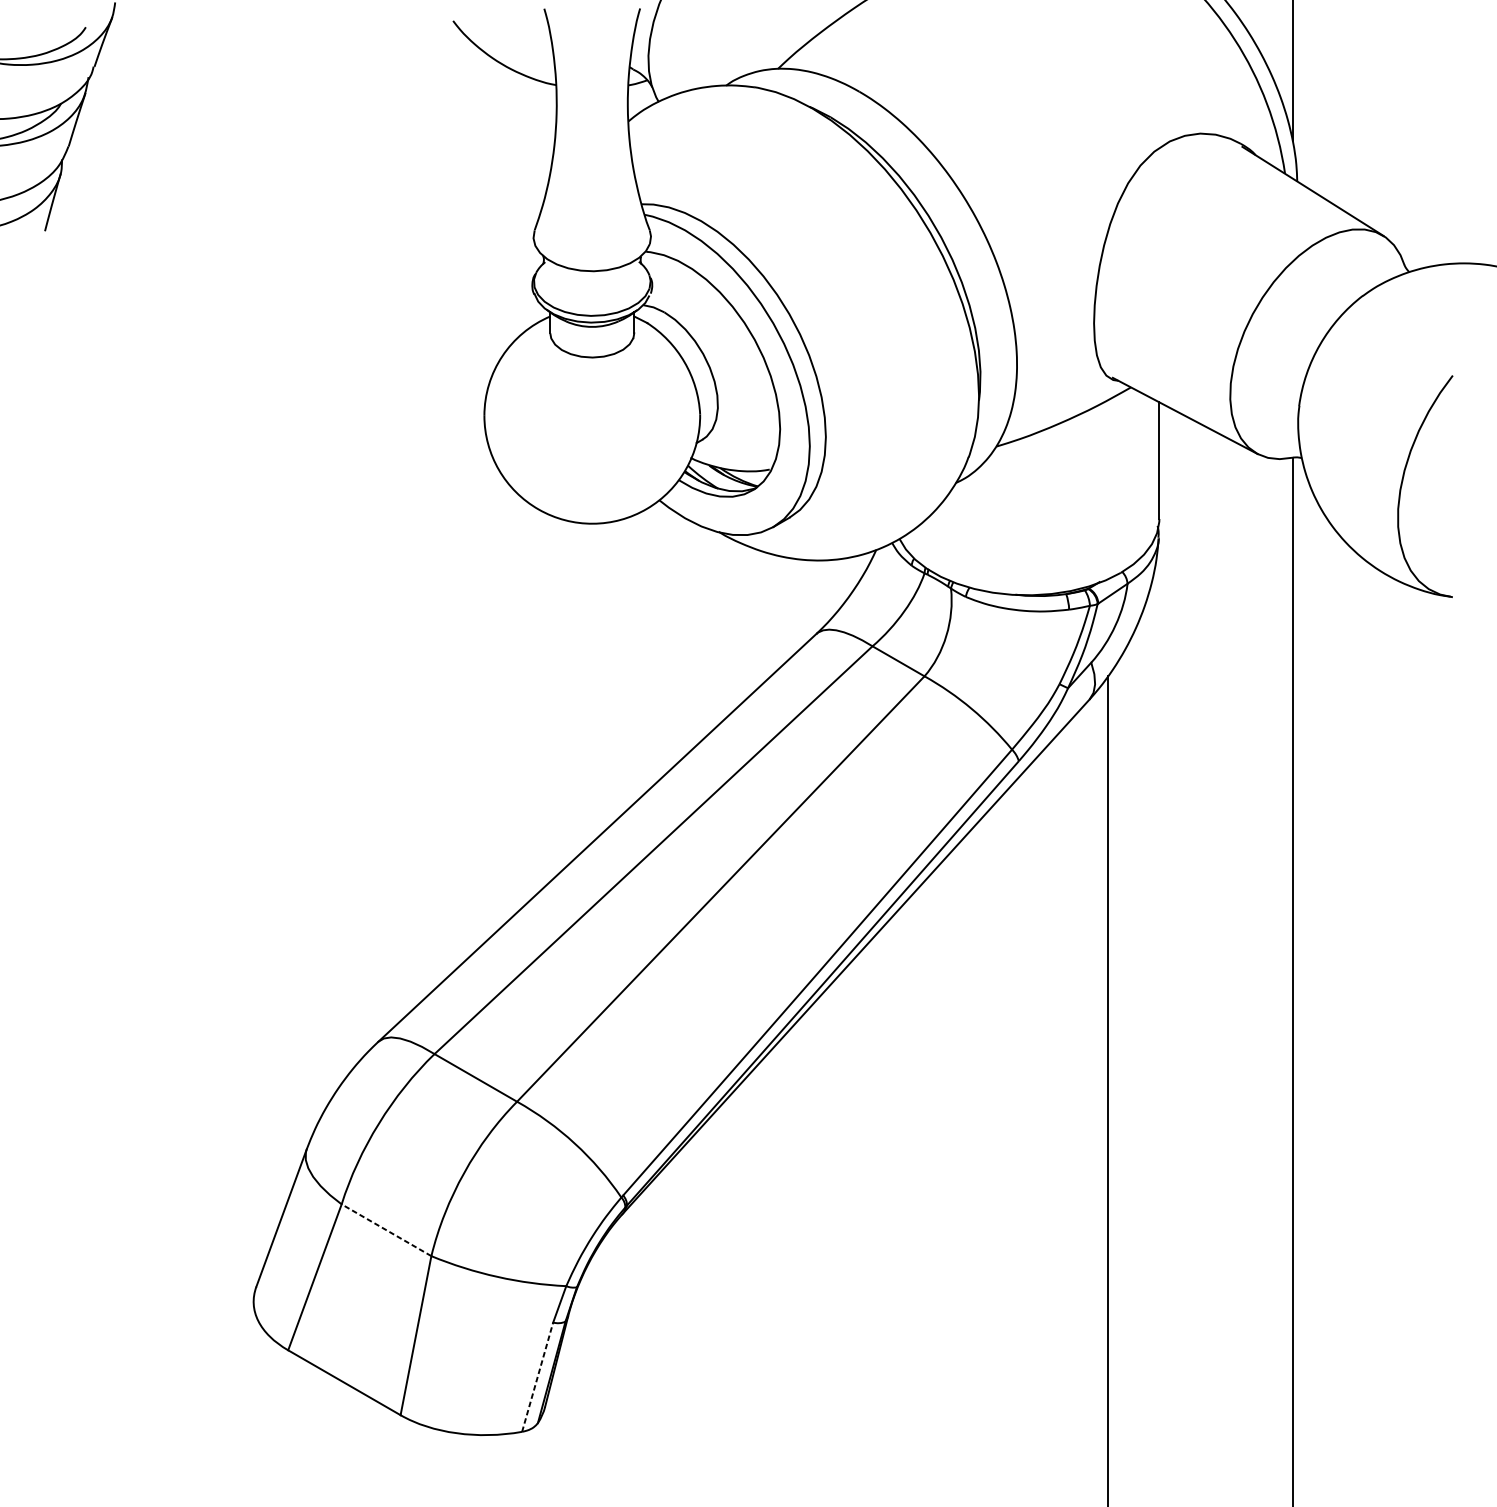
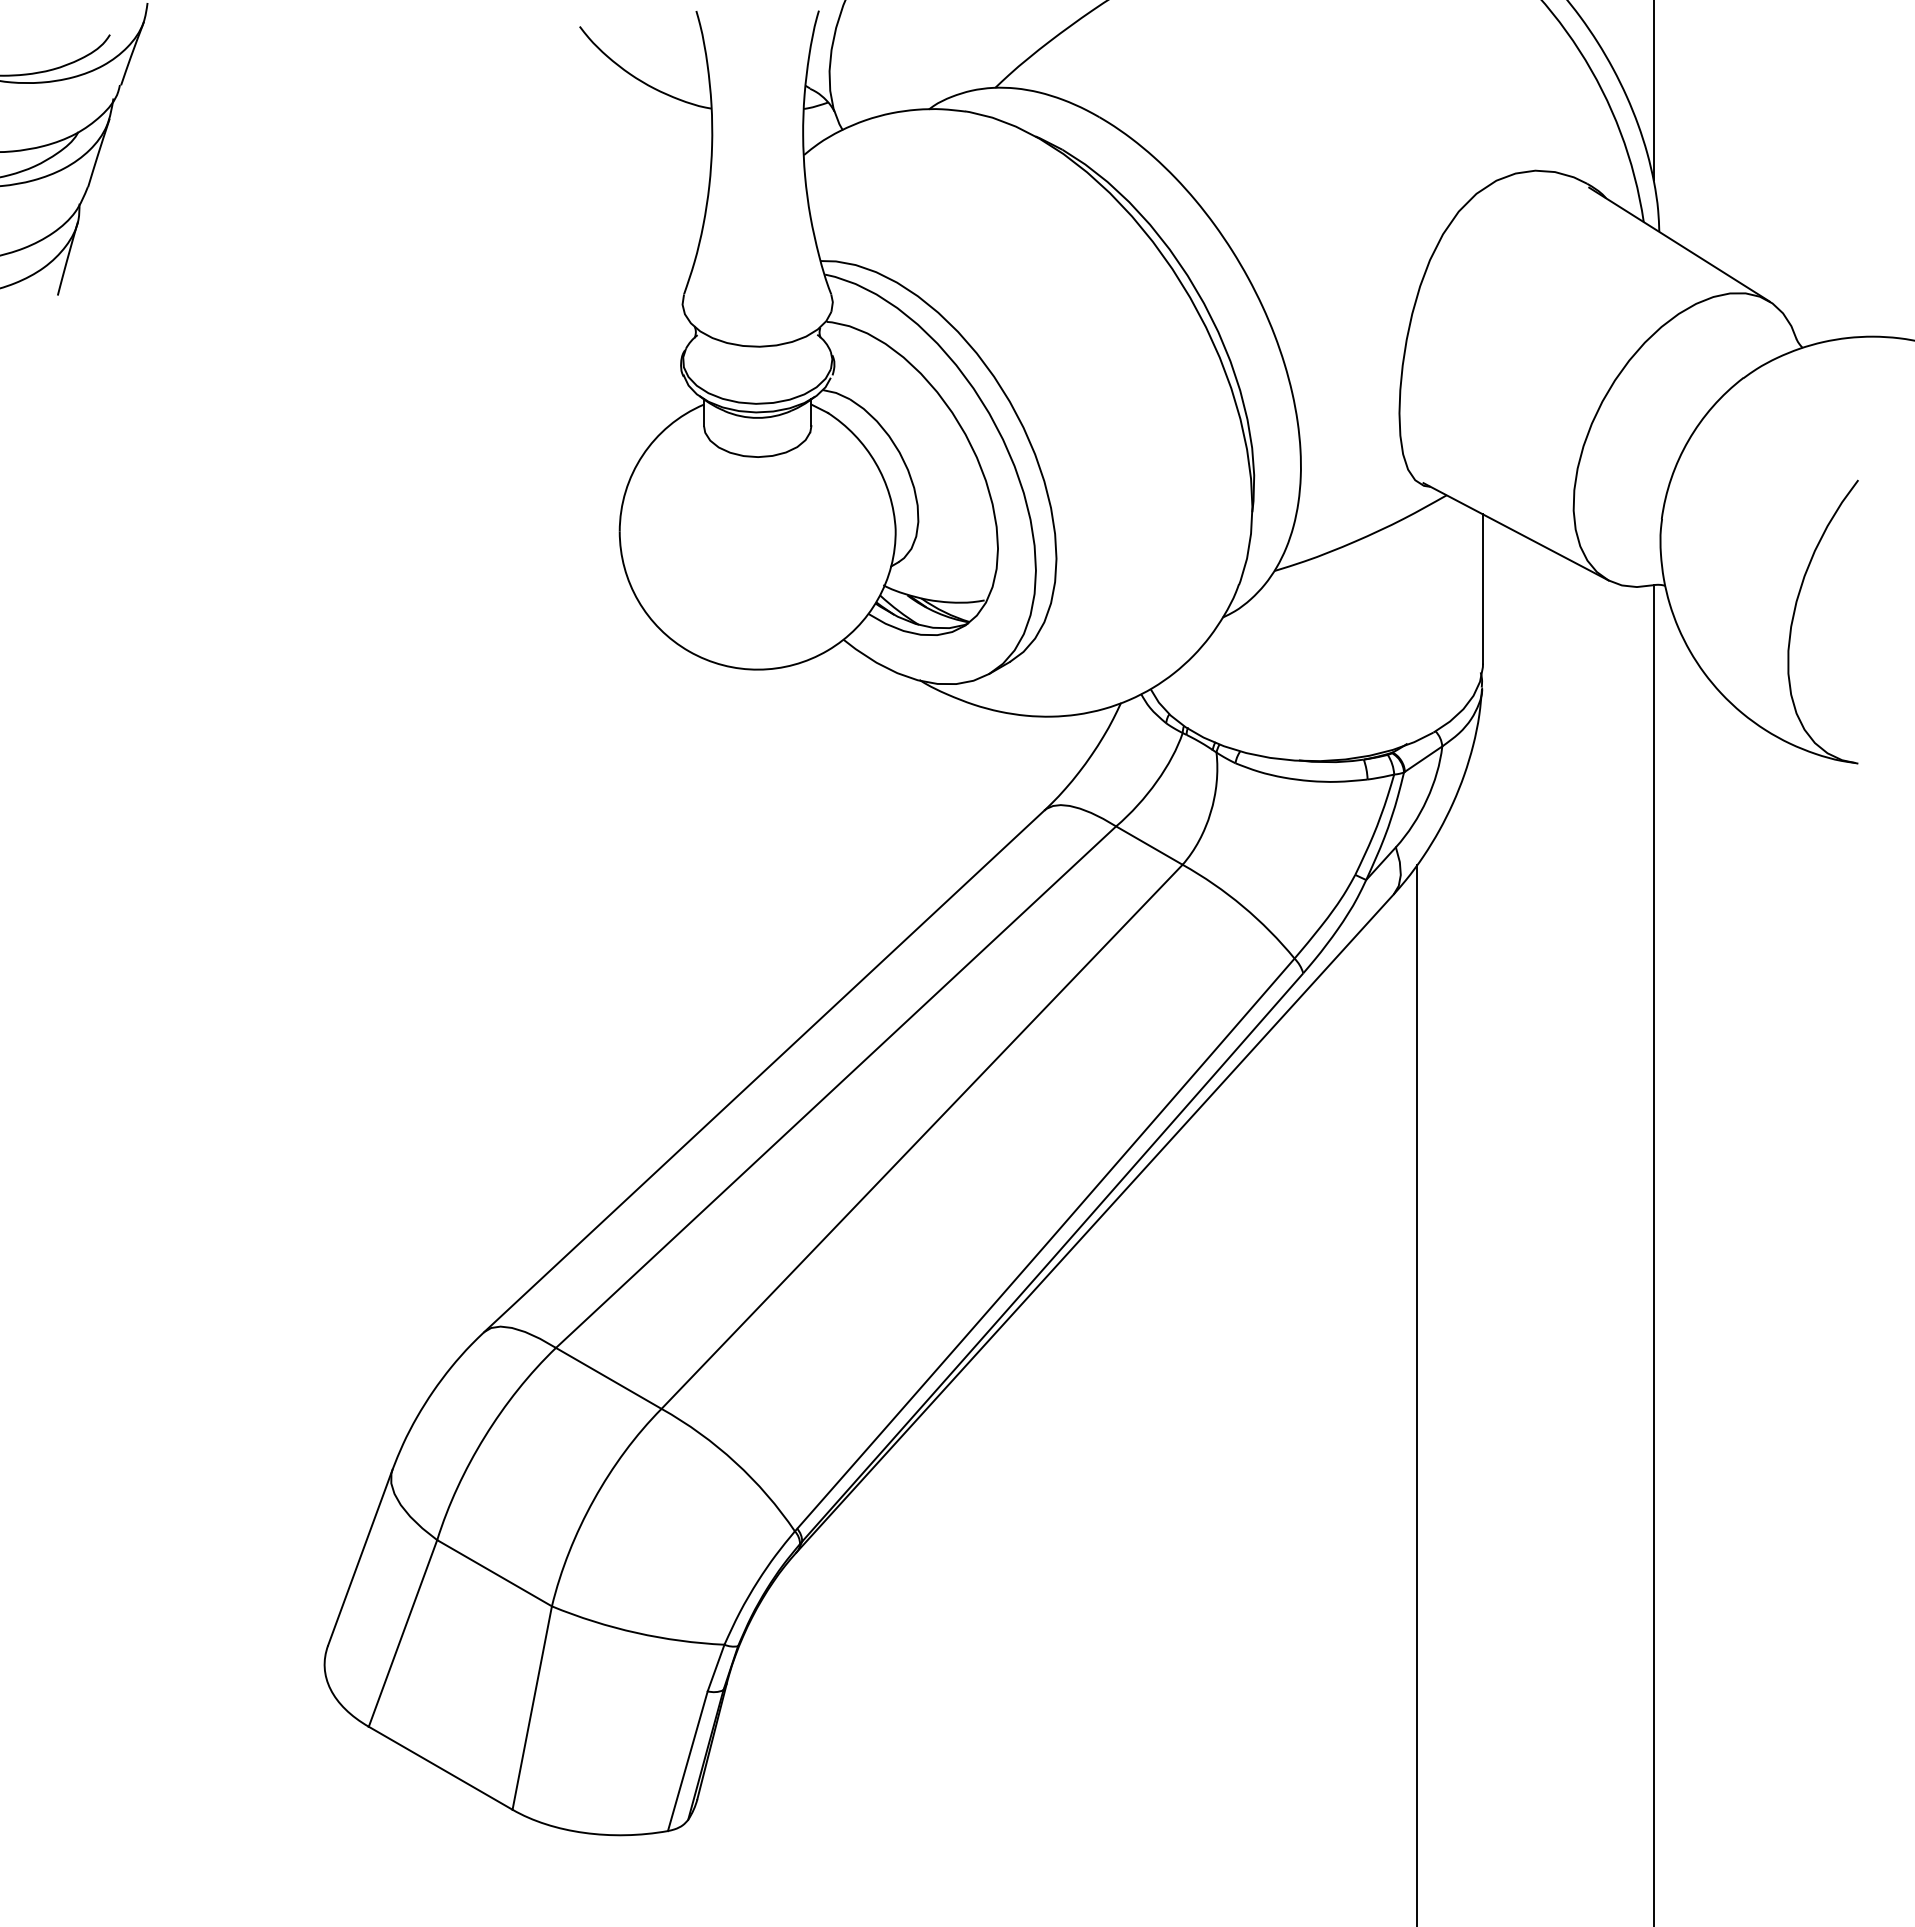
line: (386, 1229) -> (494, 1572), dashed -> solid
line: (537, 1377) -> (687, 1761), dashed -> solid

